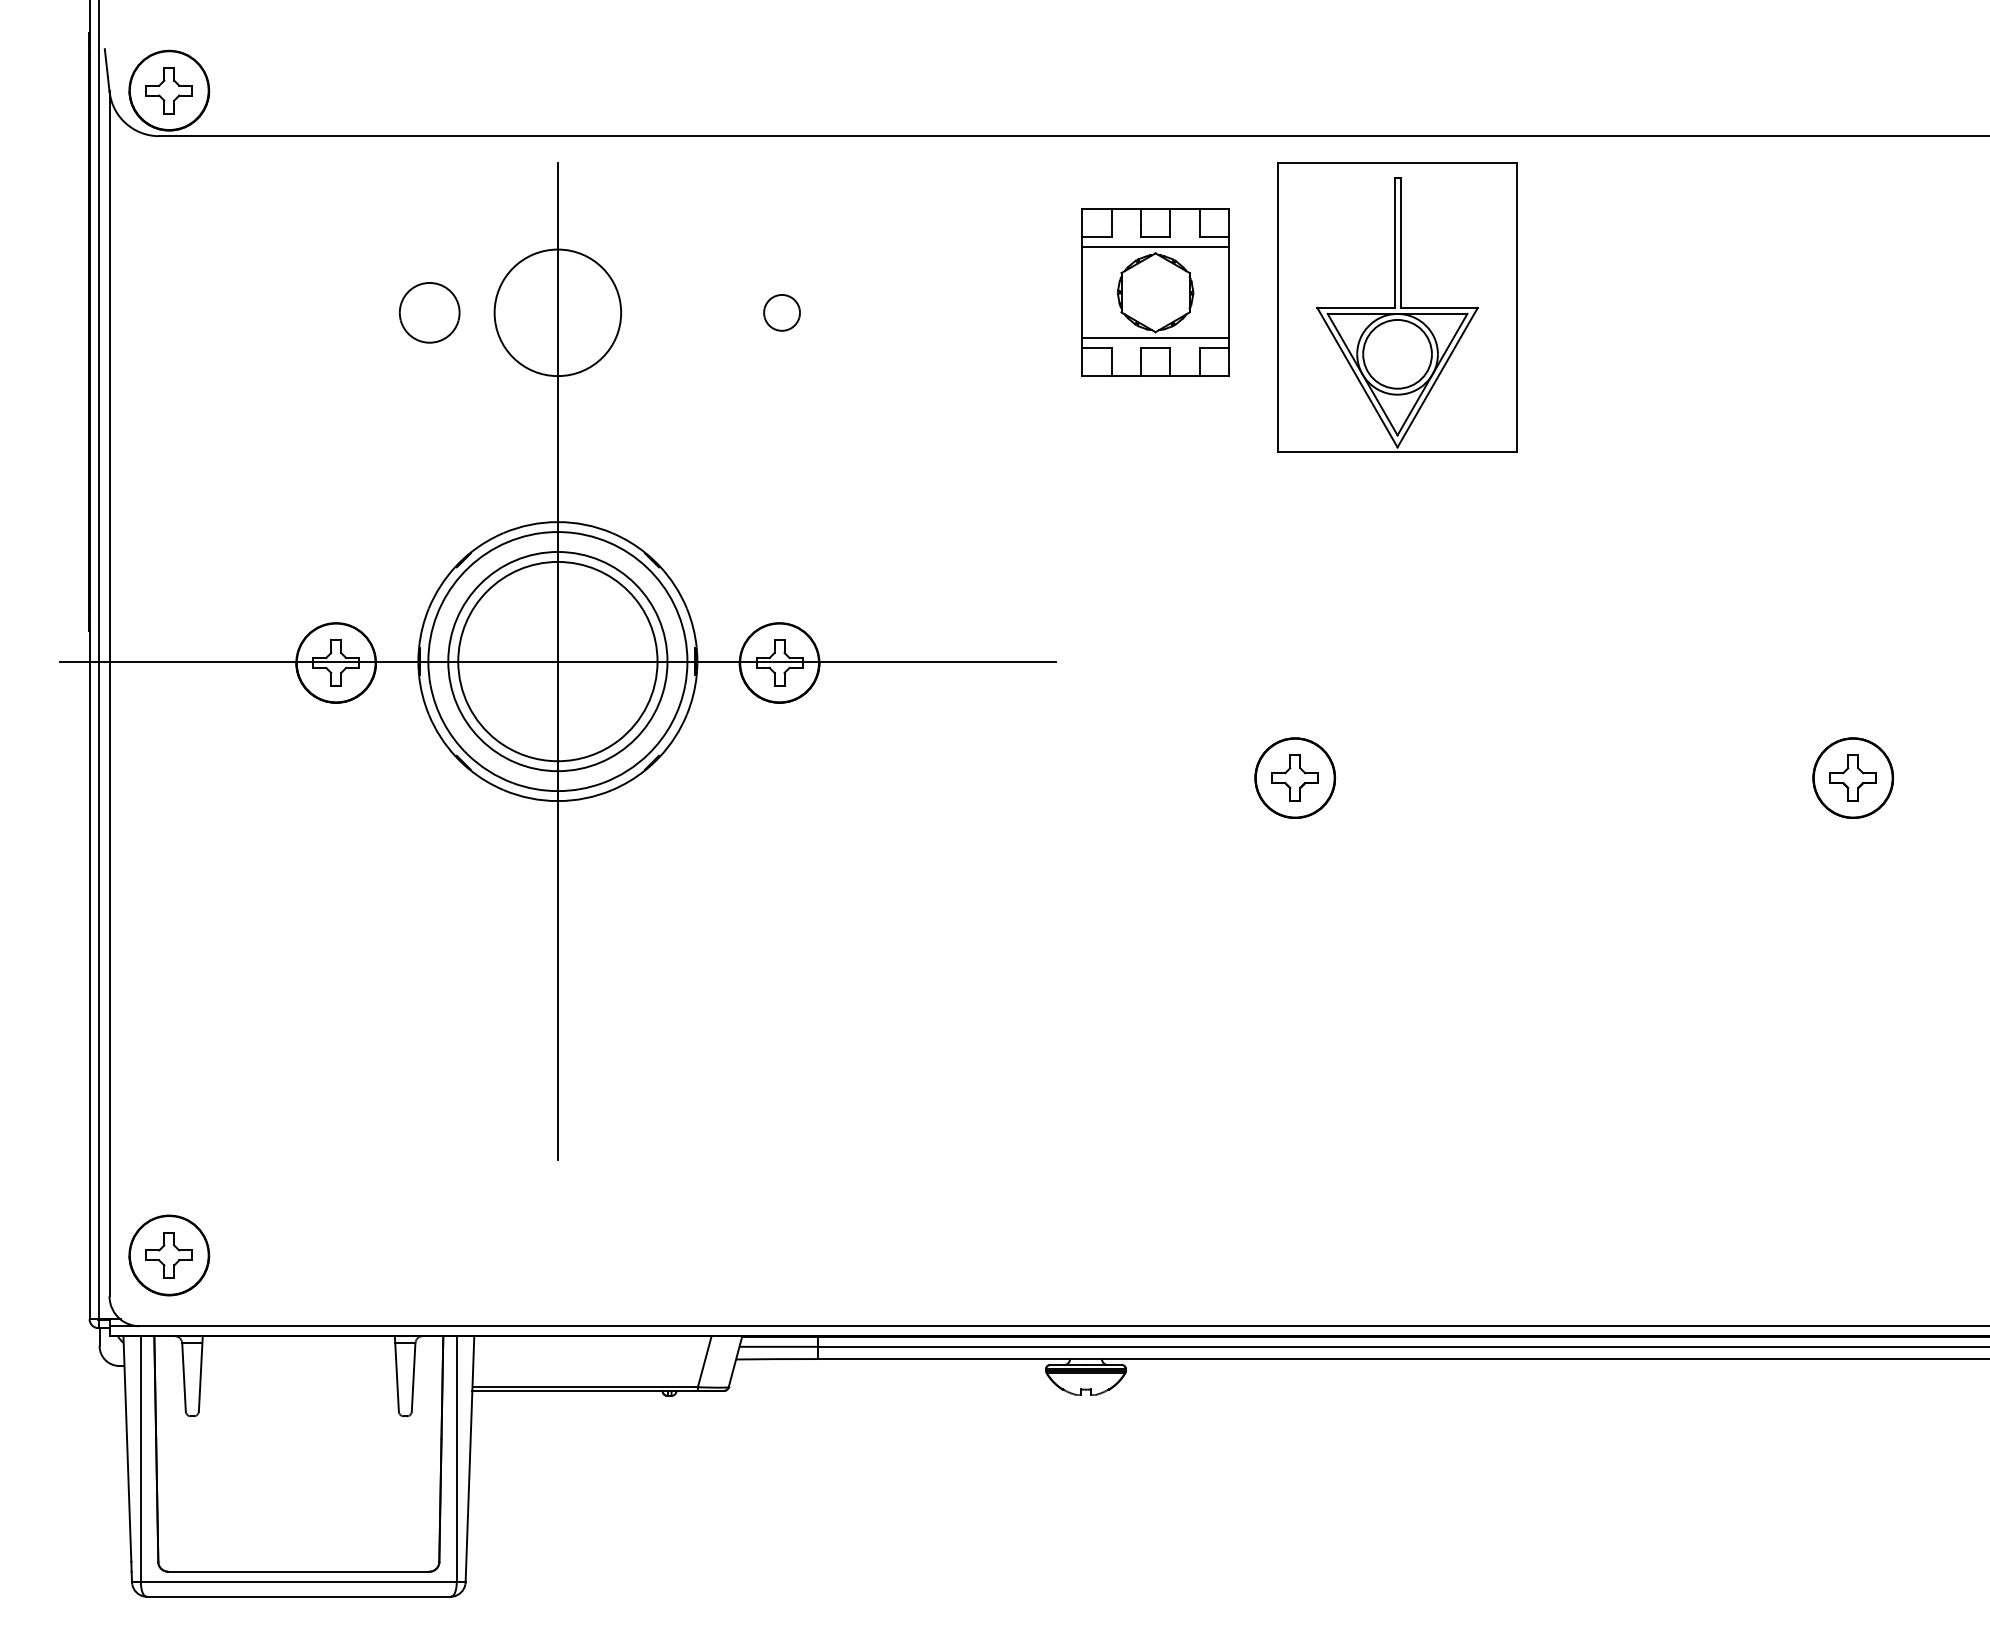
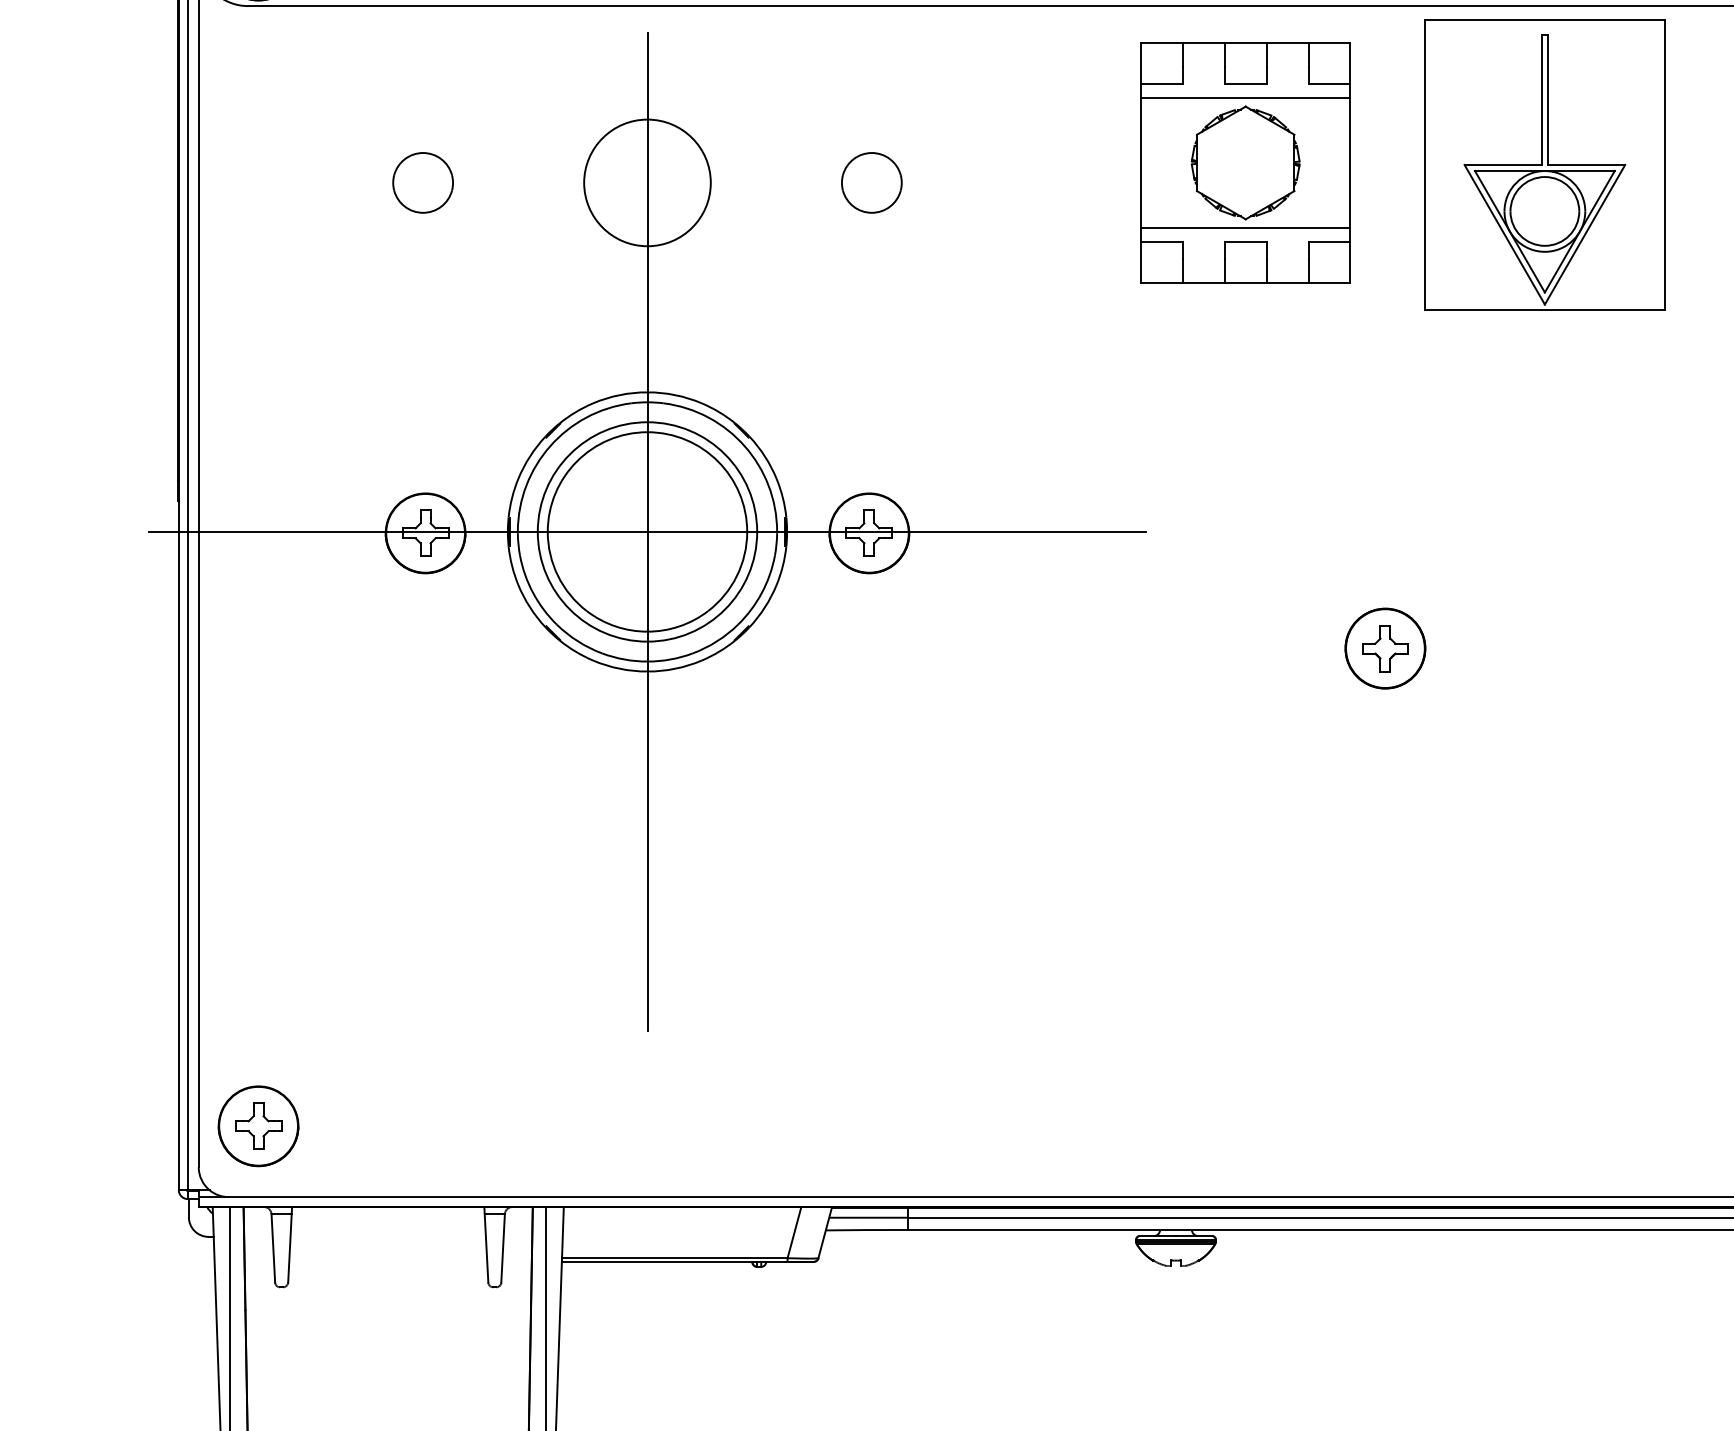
part: (1155, 292) -> (1245, 162), size x1.43
part: (1397, 307) -> (1544, 164), moved
part: (429, 312) -> (422, 182), moved
part: (781, 312) -> (871, 182), size x1.67

